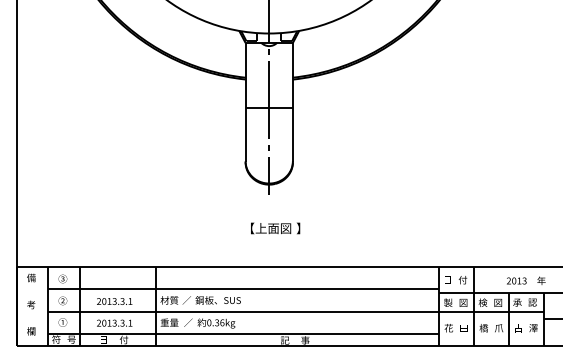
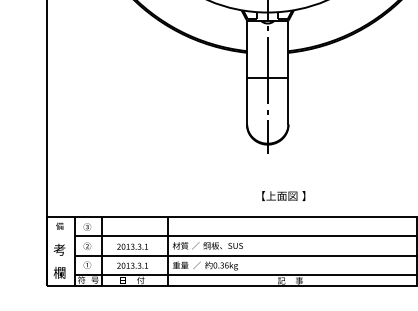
part: (275, 228) -> (283, 196), moved
part: (31, 304) -> (59, 249), size x1.6
part: (31, 331) -> (59, 273), size x1.6

